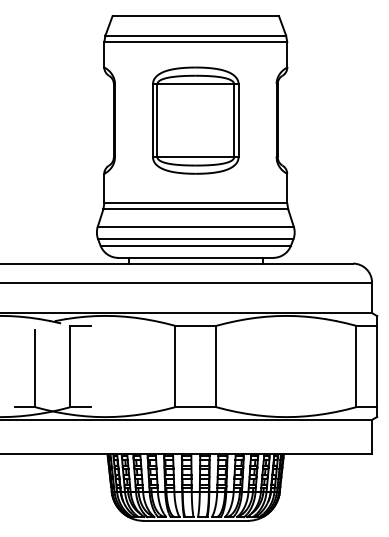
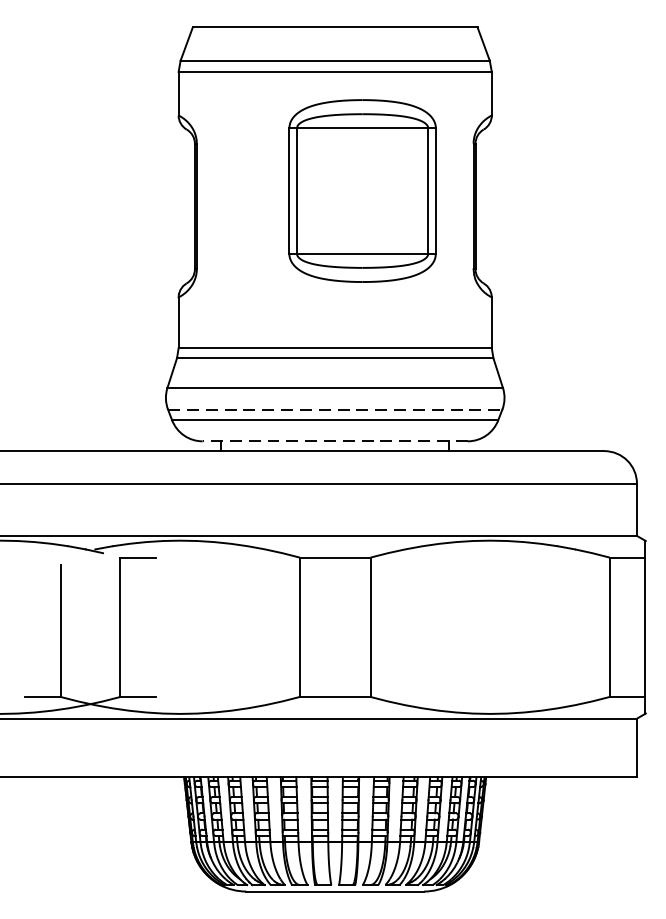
part: (195, 120) -> (362, 190), moved
line: (195, 239) -> (334, 409), solid -> dashed
line: (195, 257) -> (334, 440), solid -> dashed

